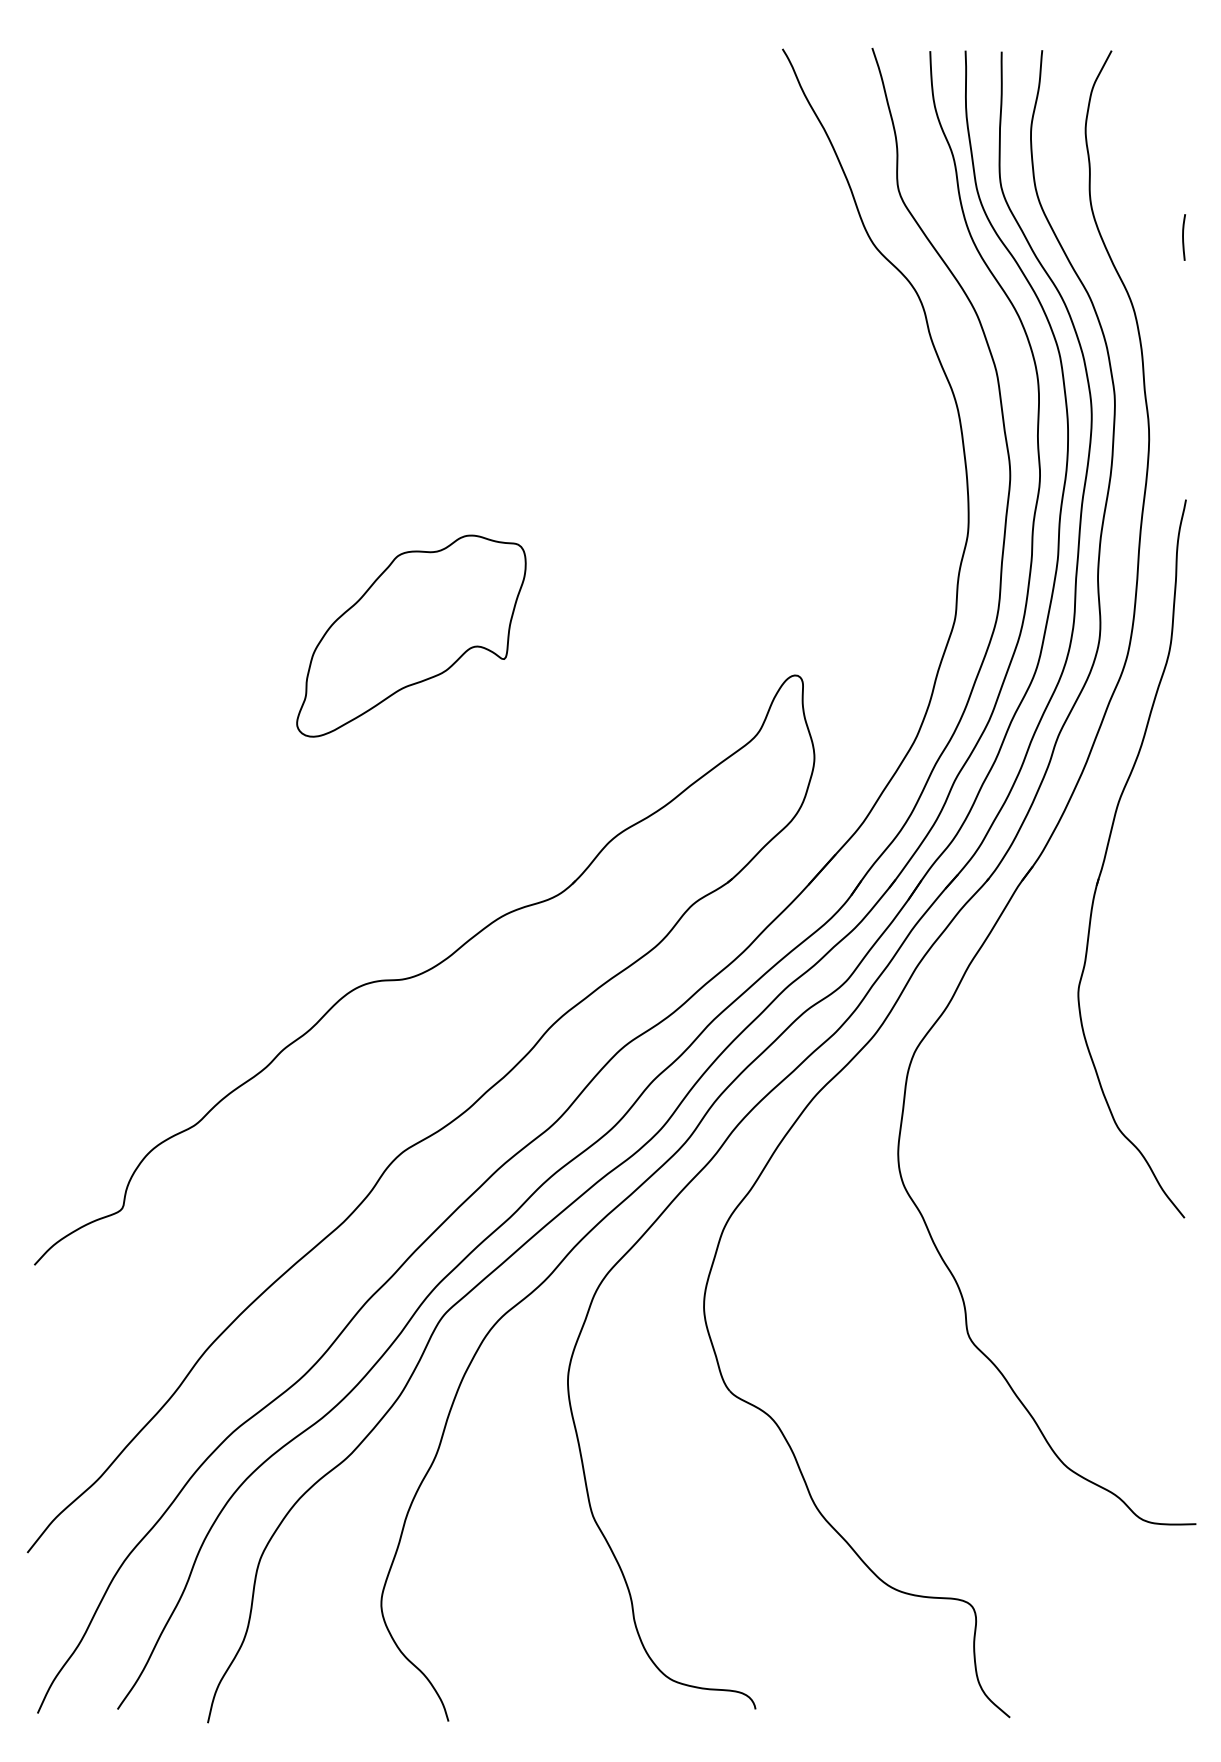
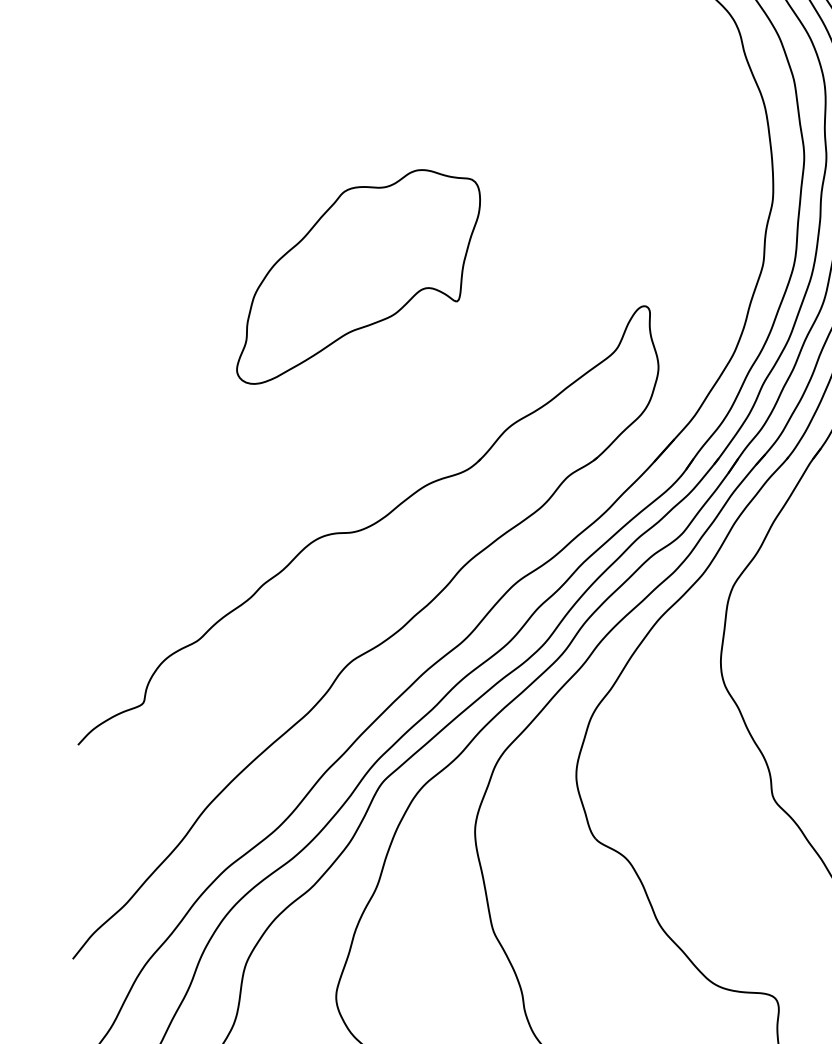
part: (411, 635) -> (358, 276), size x1.43

